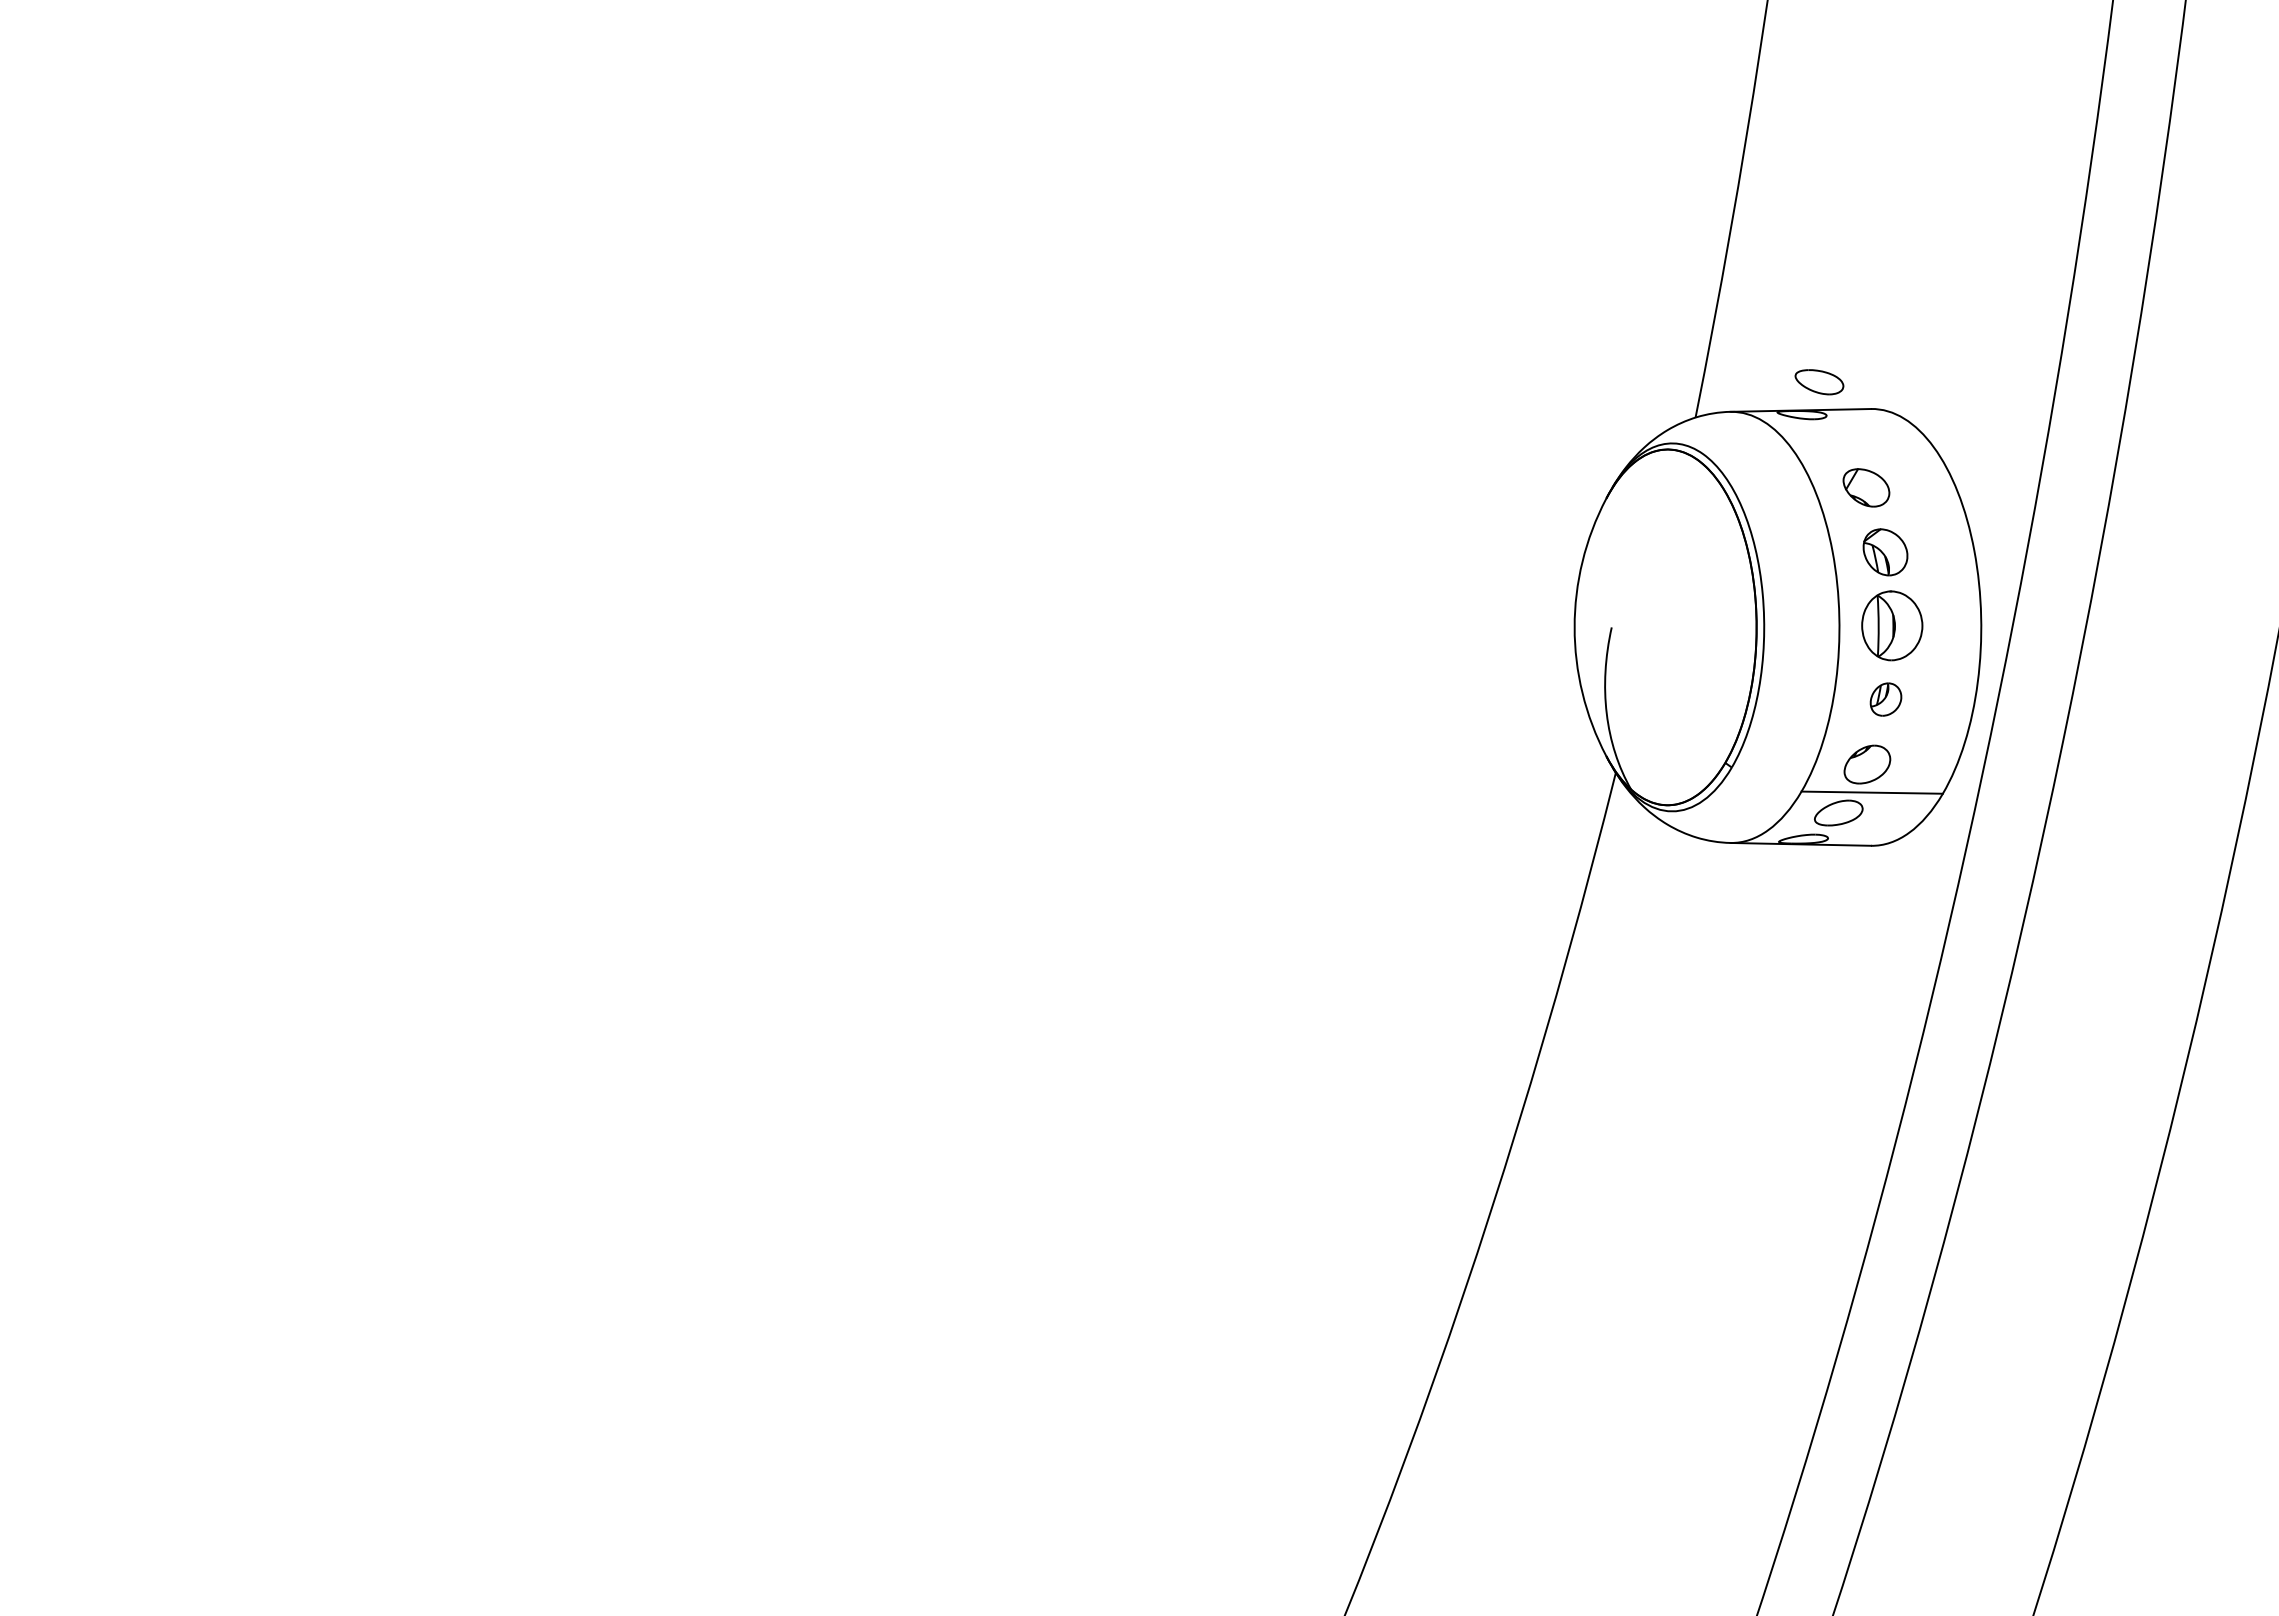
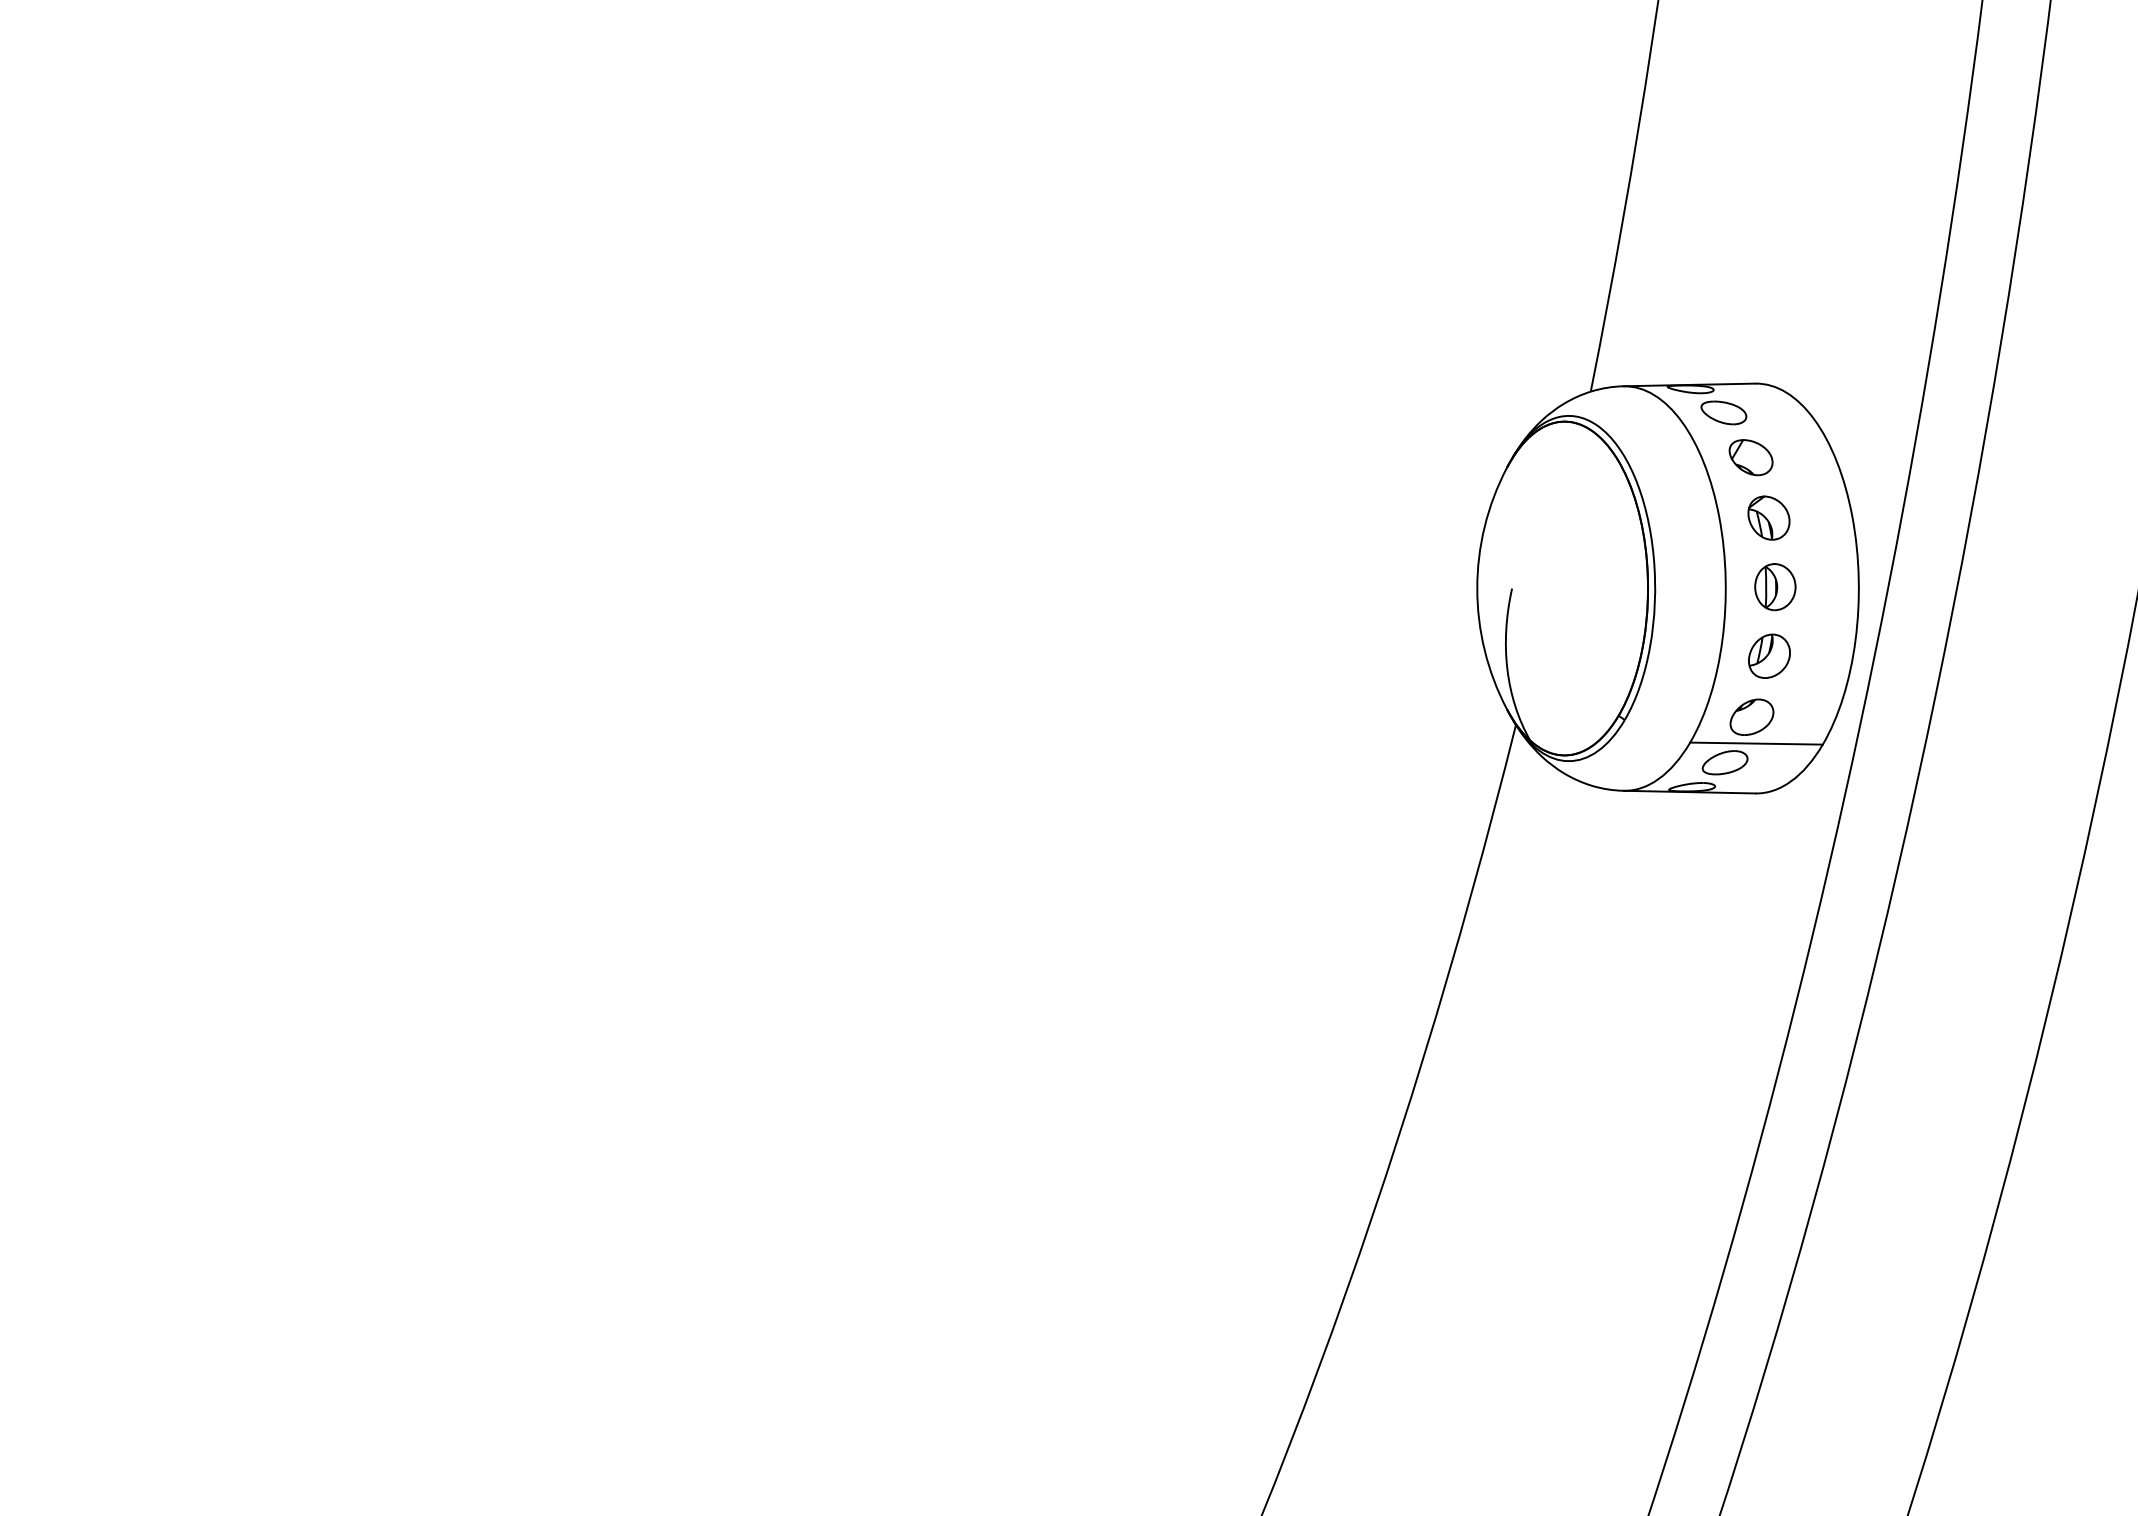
part: (1819, 382) -> (1723, 413), moved
part: (1892, 625) -> (1775, 586), size x0.71
part: (1885, 699) -> (1768, 656), size x1.43

